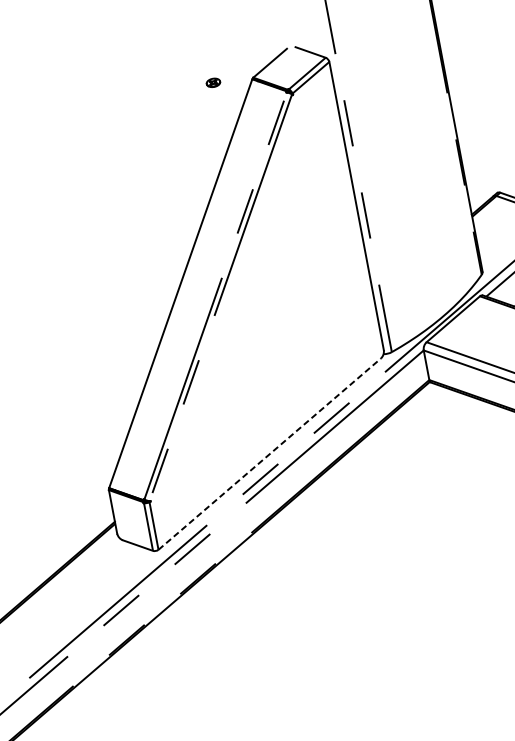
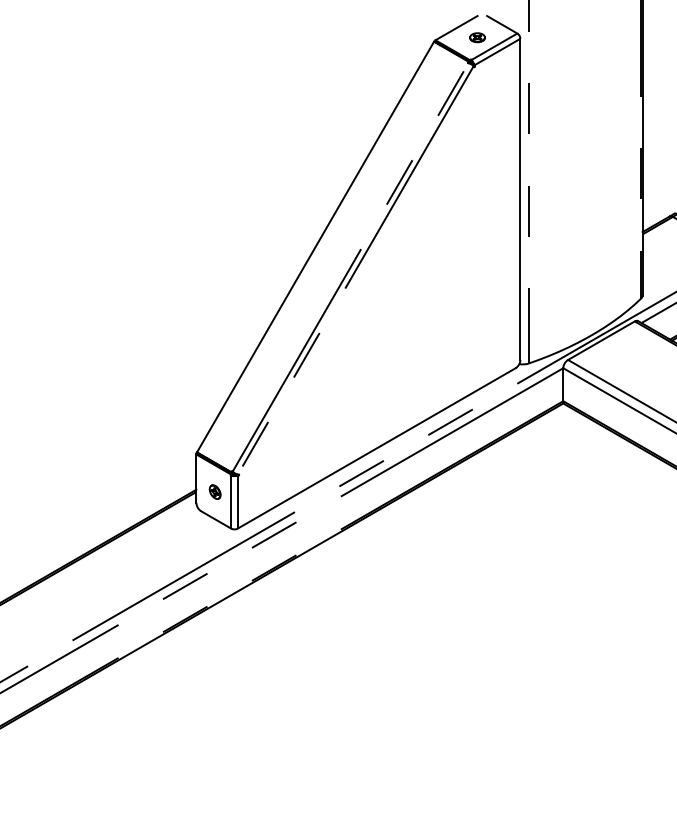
part: (213, 82) -> (477, 37), moved
line: (269, 454) -> (376, 448), dashed -> solid
part: (131, 520) -> (214, 491), added

